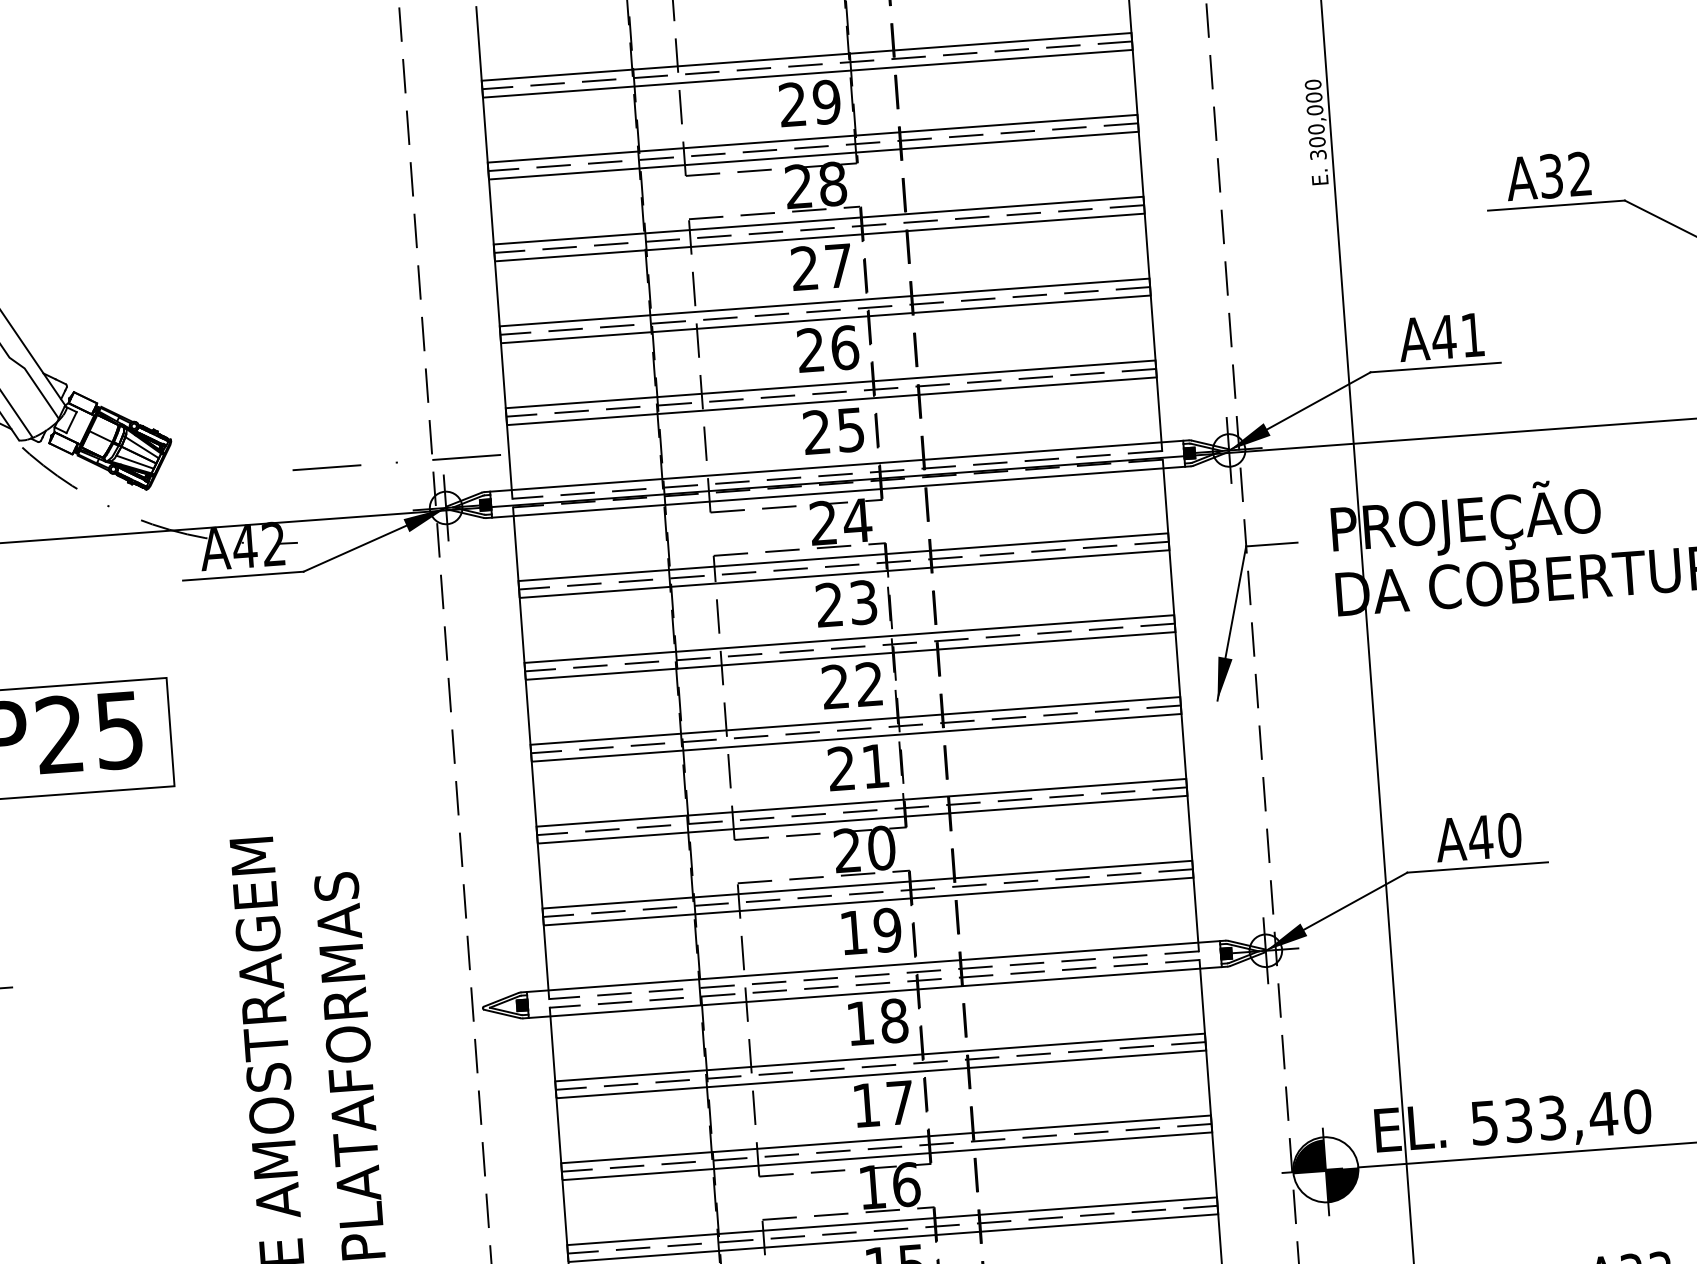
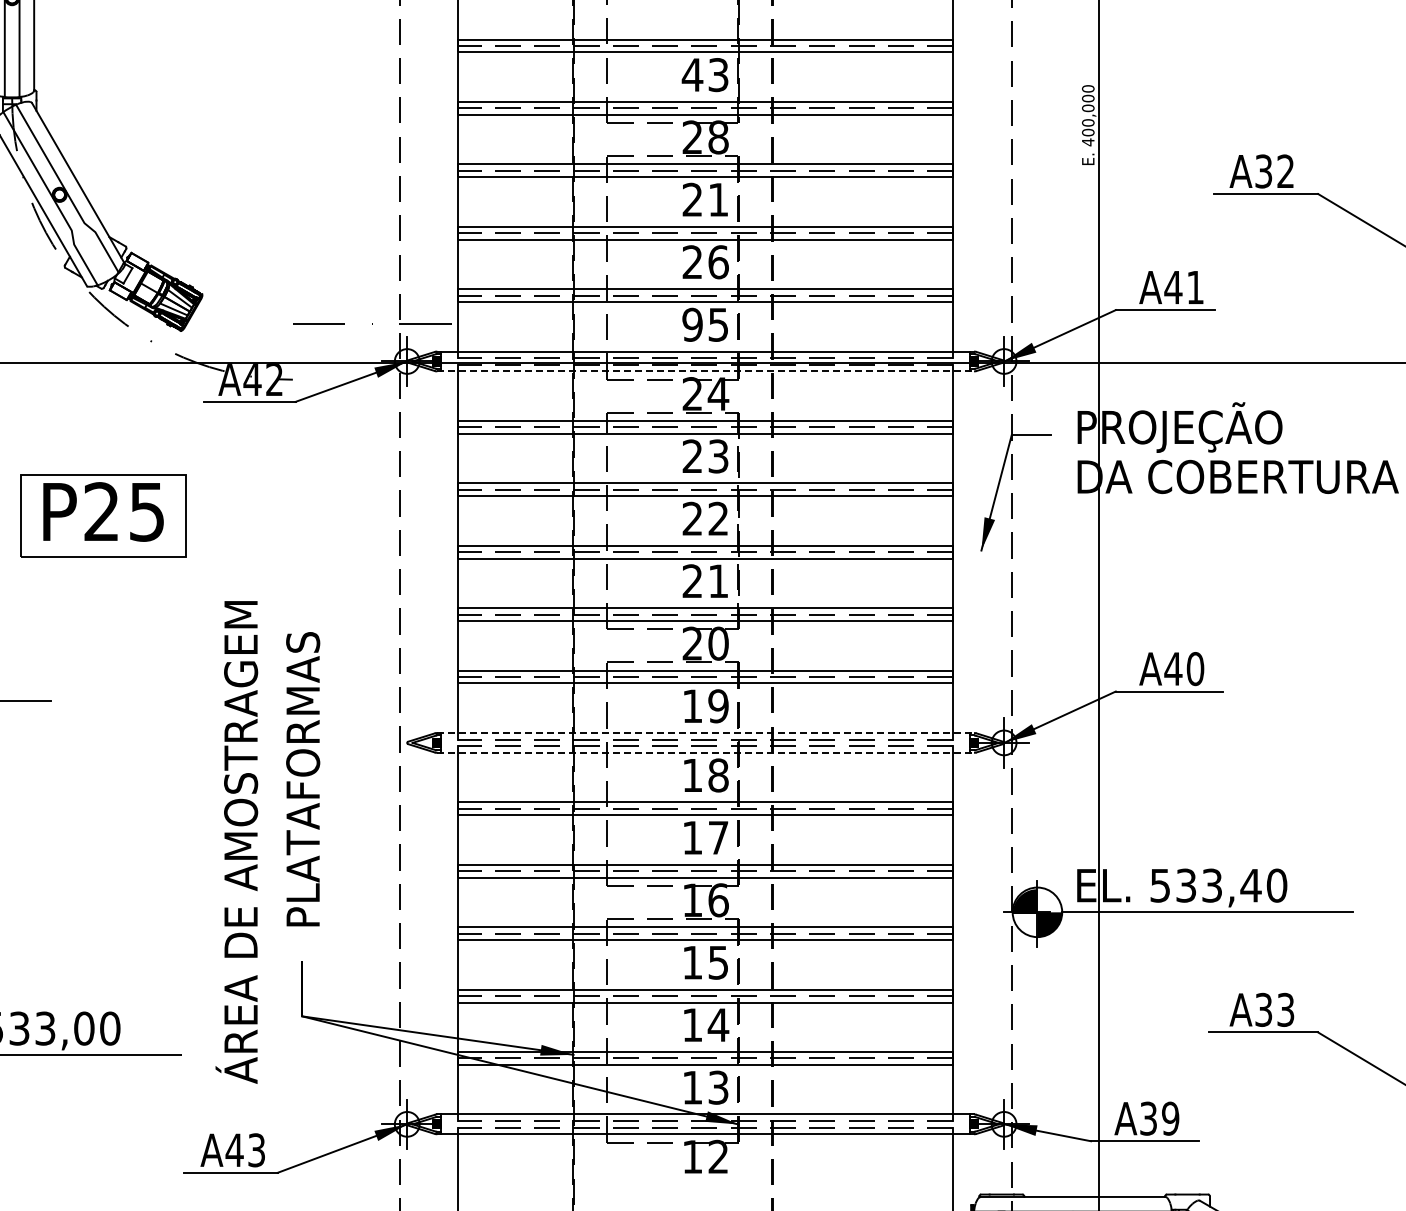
text: (808, 102) -> (704, 74), 29 -> 43
text: (1317, 155) -> (1087, 142), 300,000 -> 400,000
text: (838, 265) -> (718, 199), 27 -> 21
text: (816, 431) -> (692, 324), 25 -> 95
line: (839, 492) -> (706, 371), solid -> dashed
line: (874, 967) -> (706, 733), solid -> dashed
line: (876, 992) -> (706, 752), solid -> dashed

